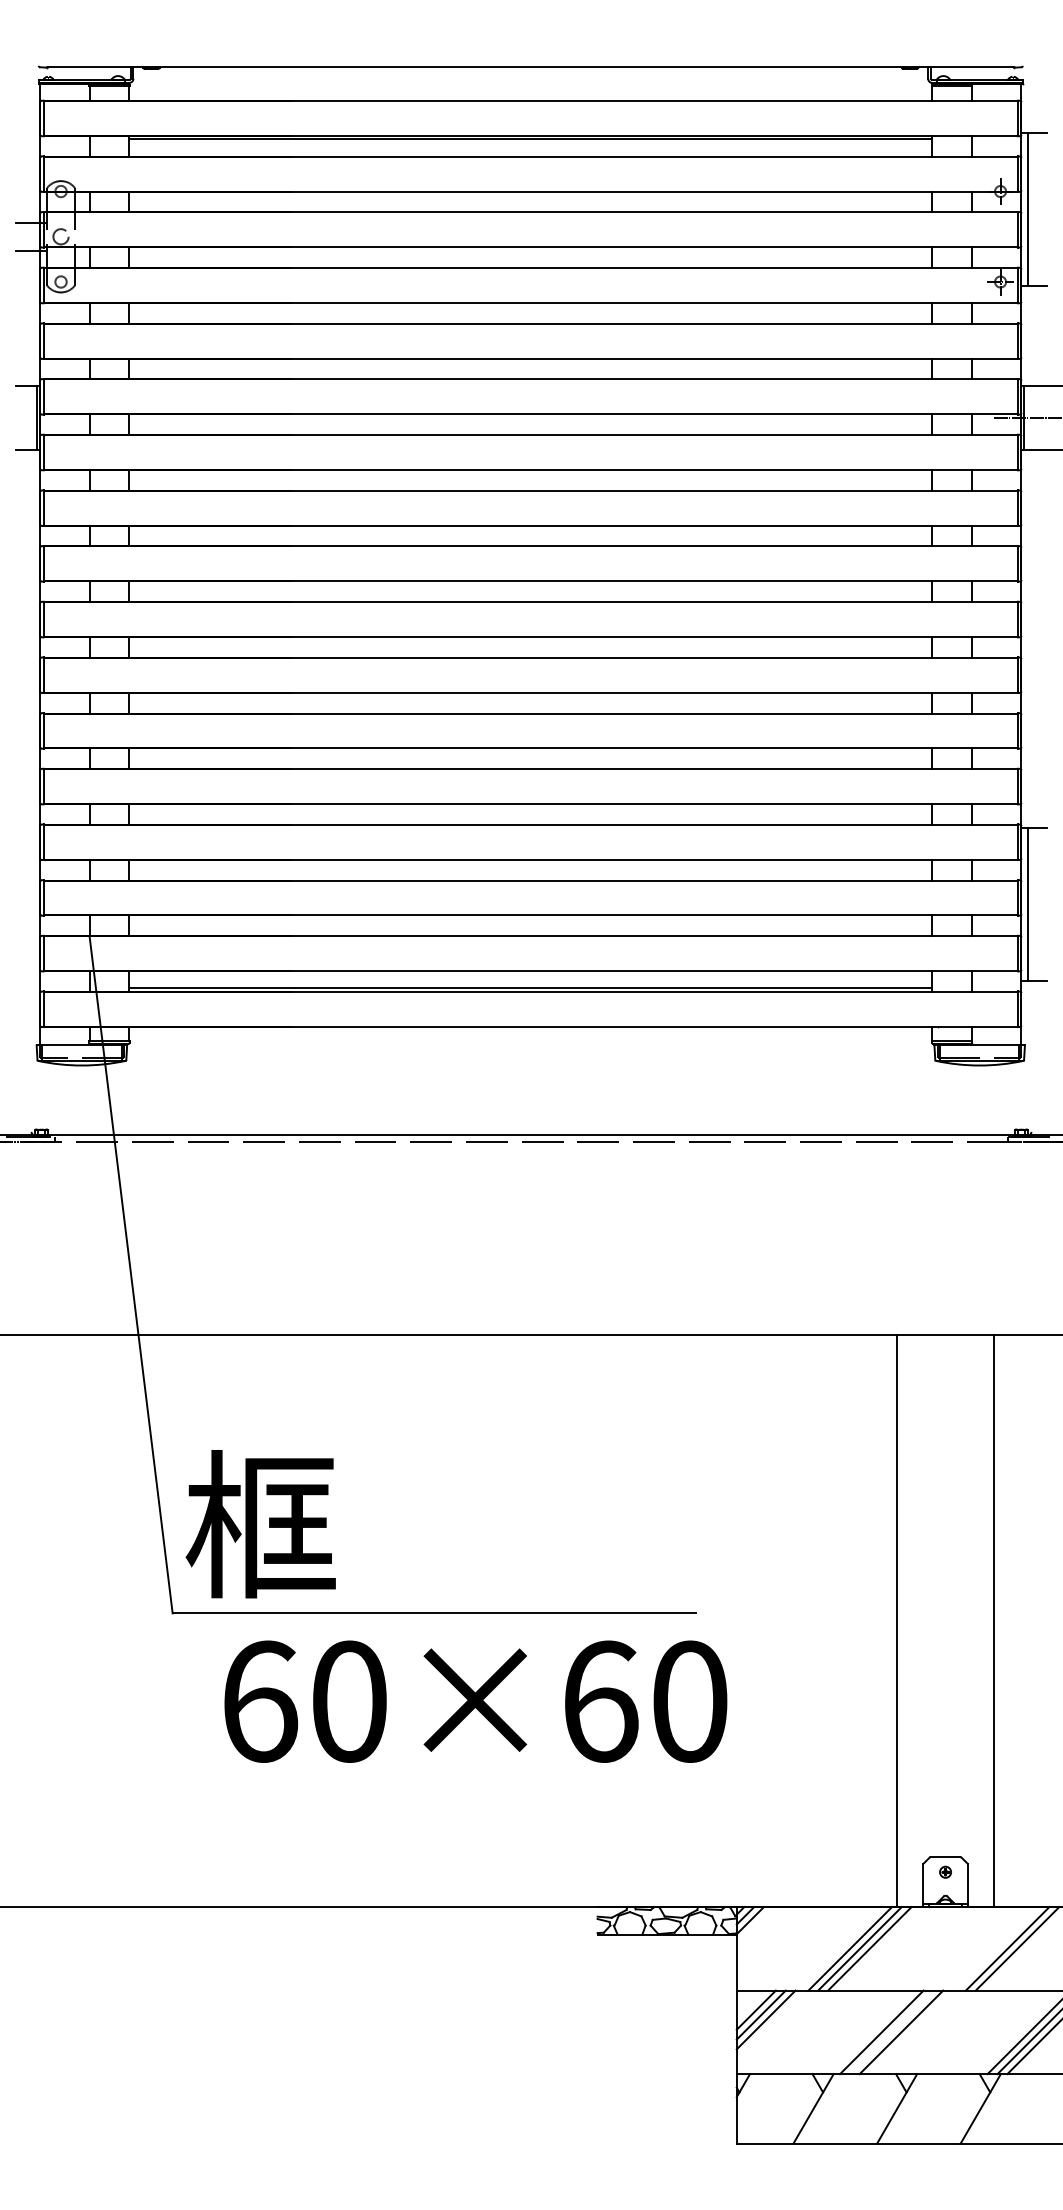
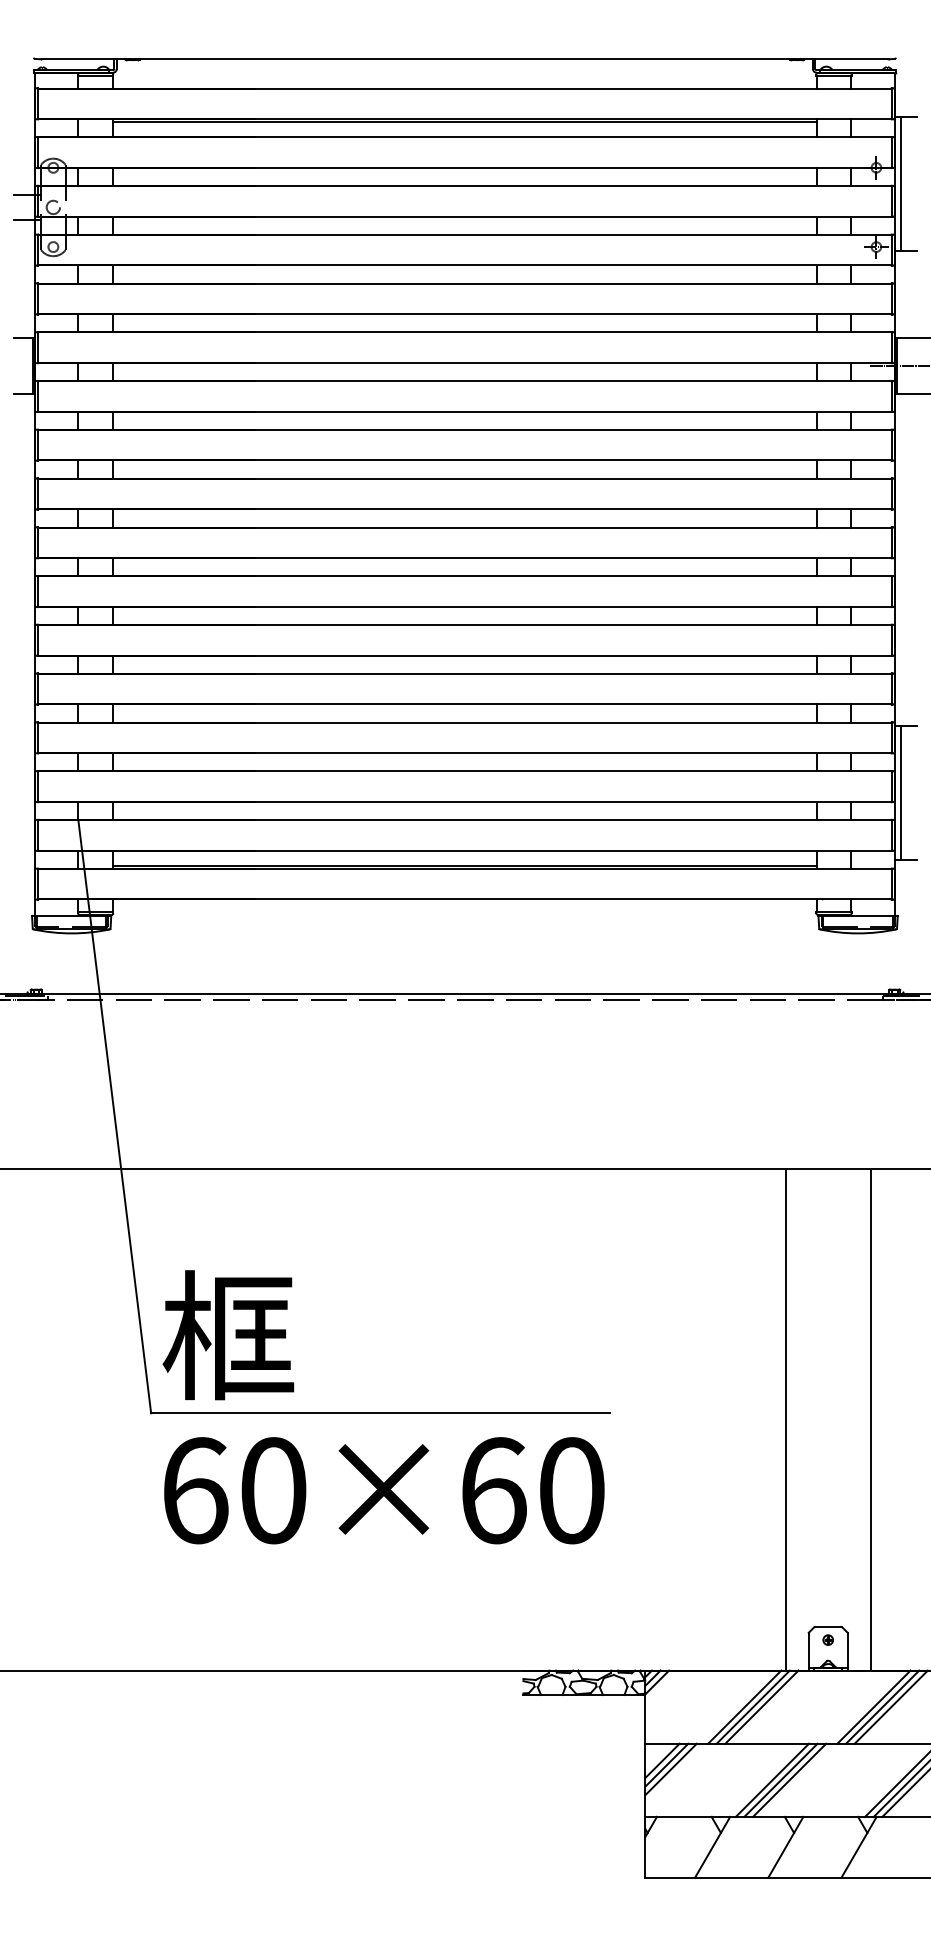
text: (475, 1701) -> (384, 1490), moved
line: (997, 1948) -> (873, 1706), added
line: (891, 2032) -> (780, 1780), added

